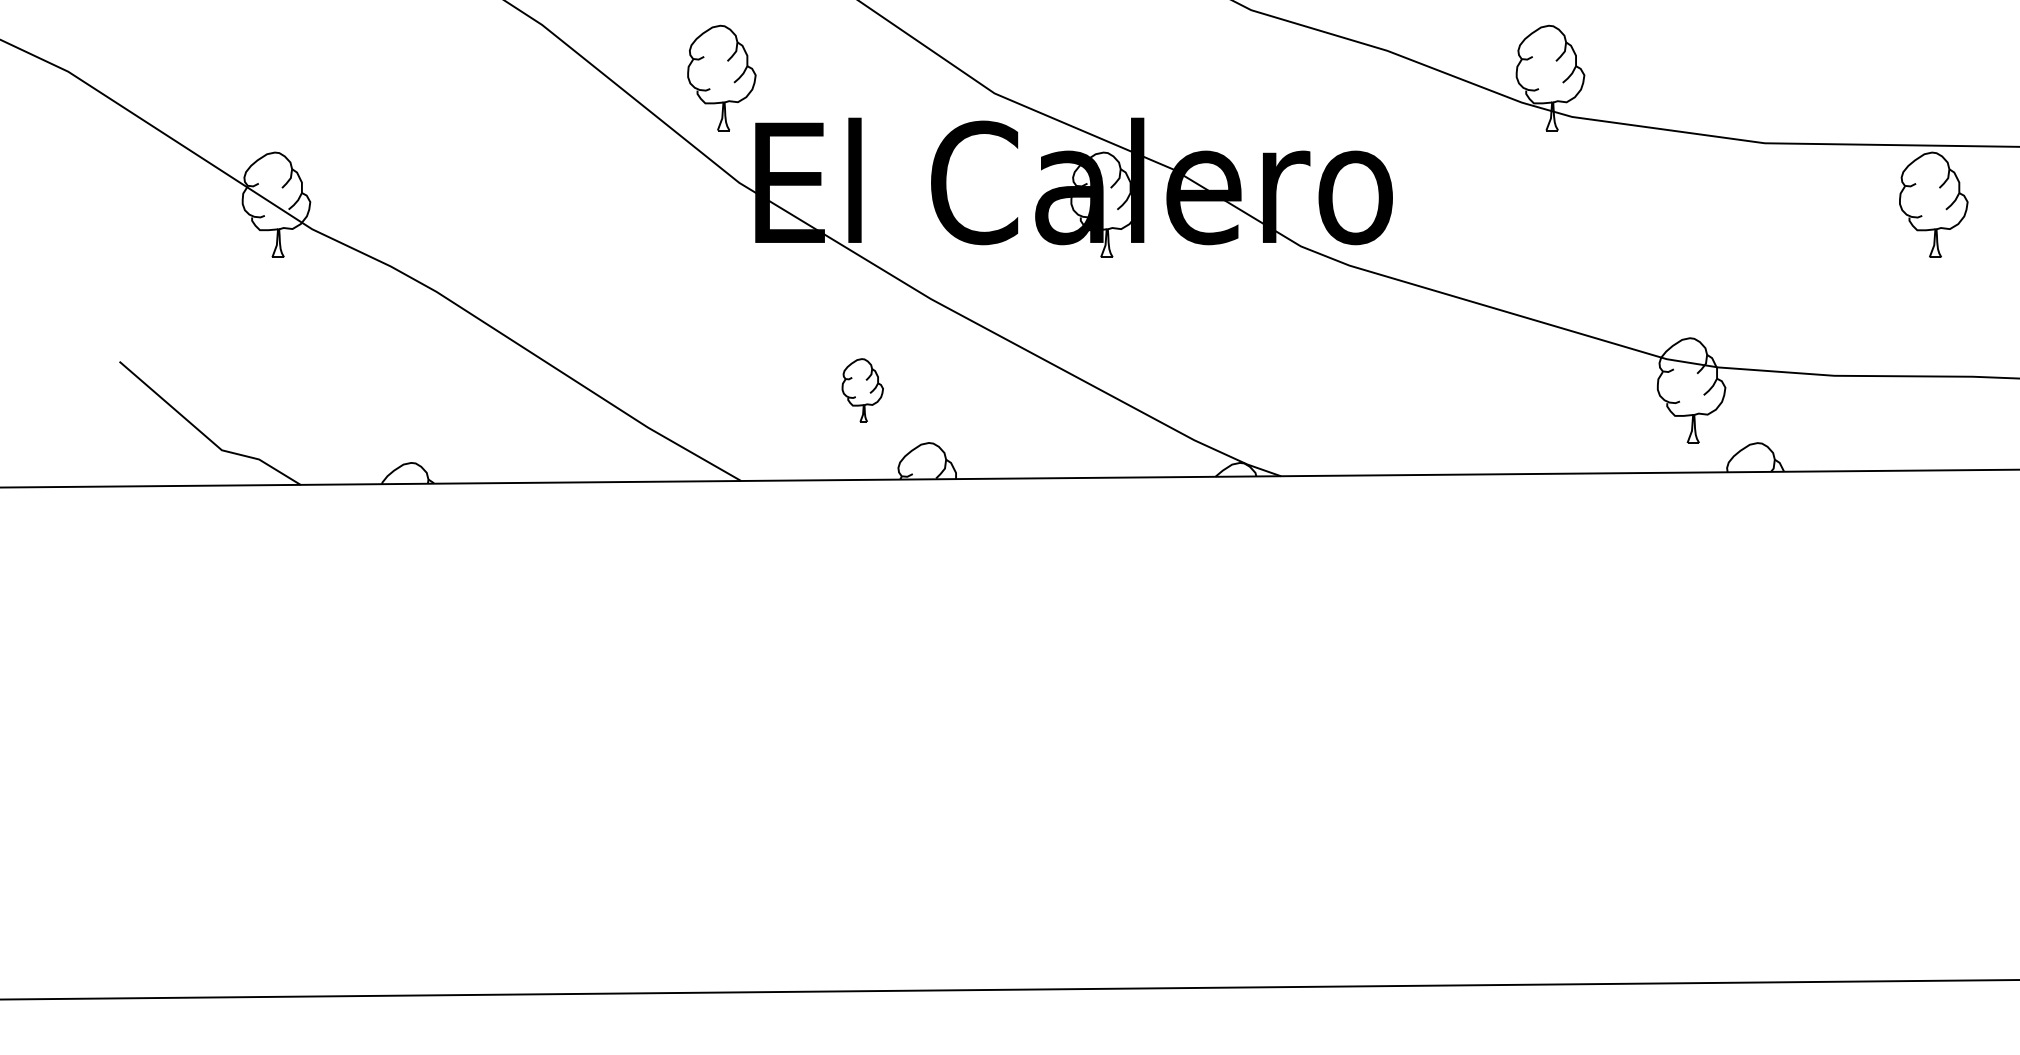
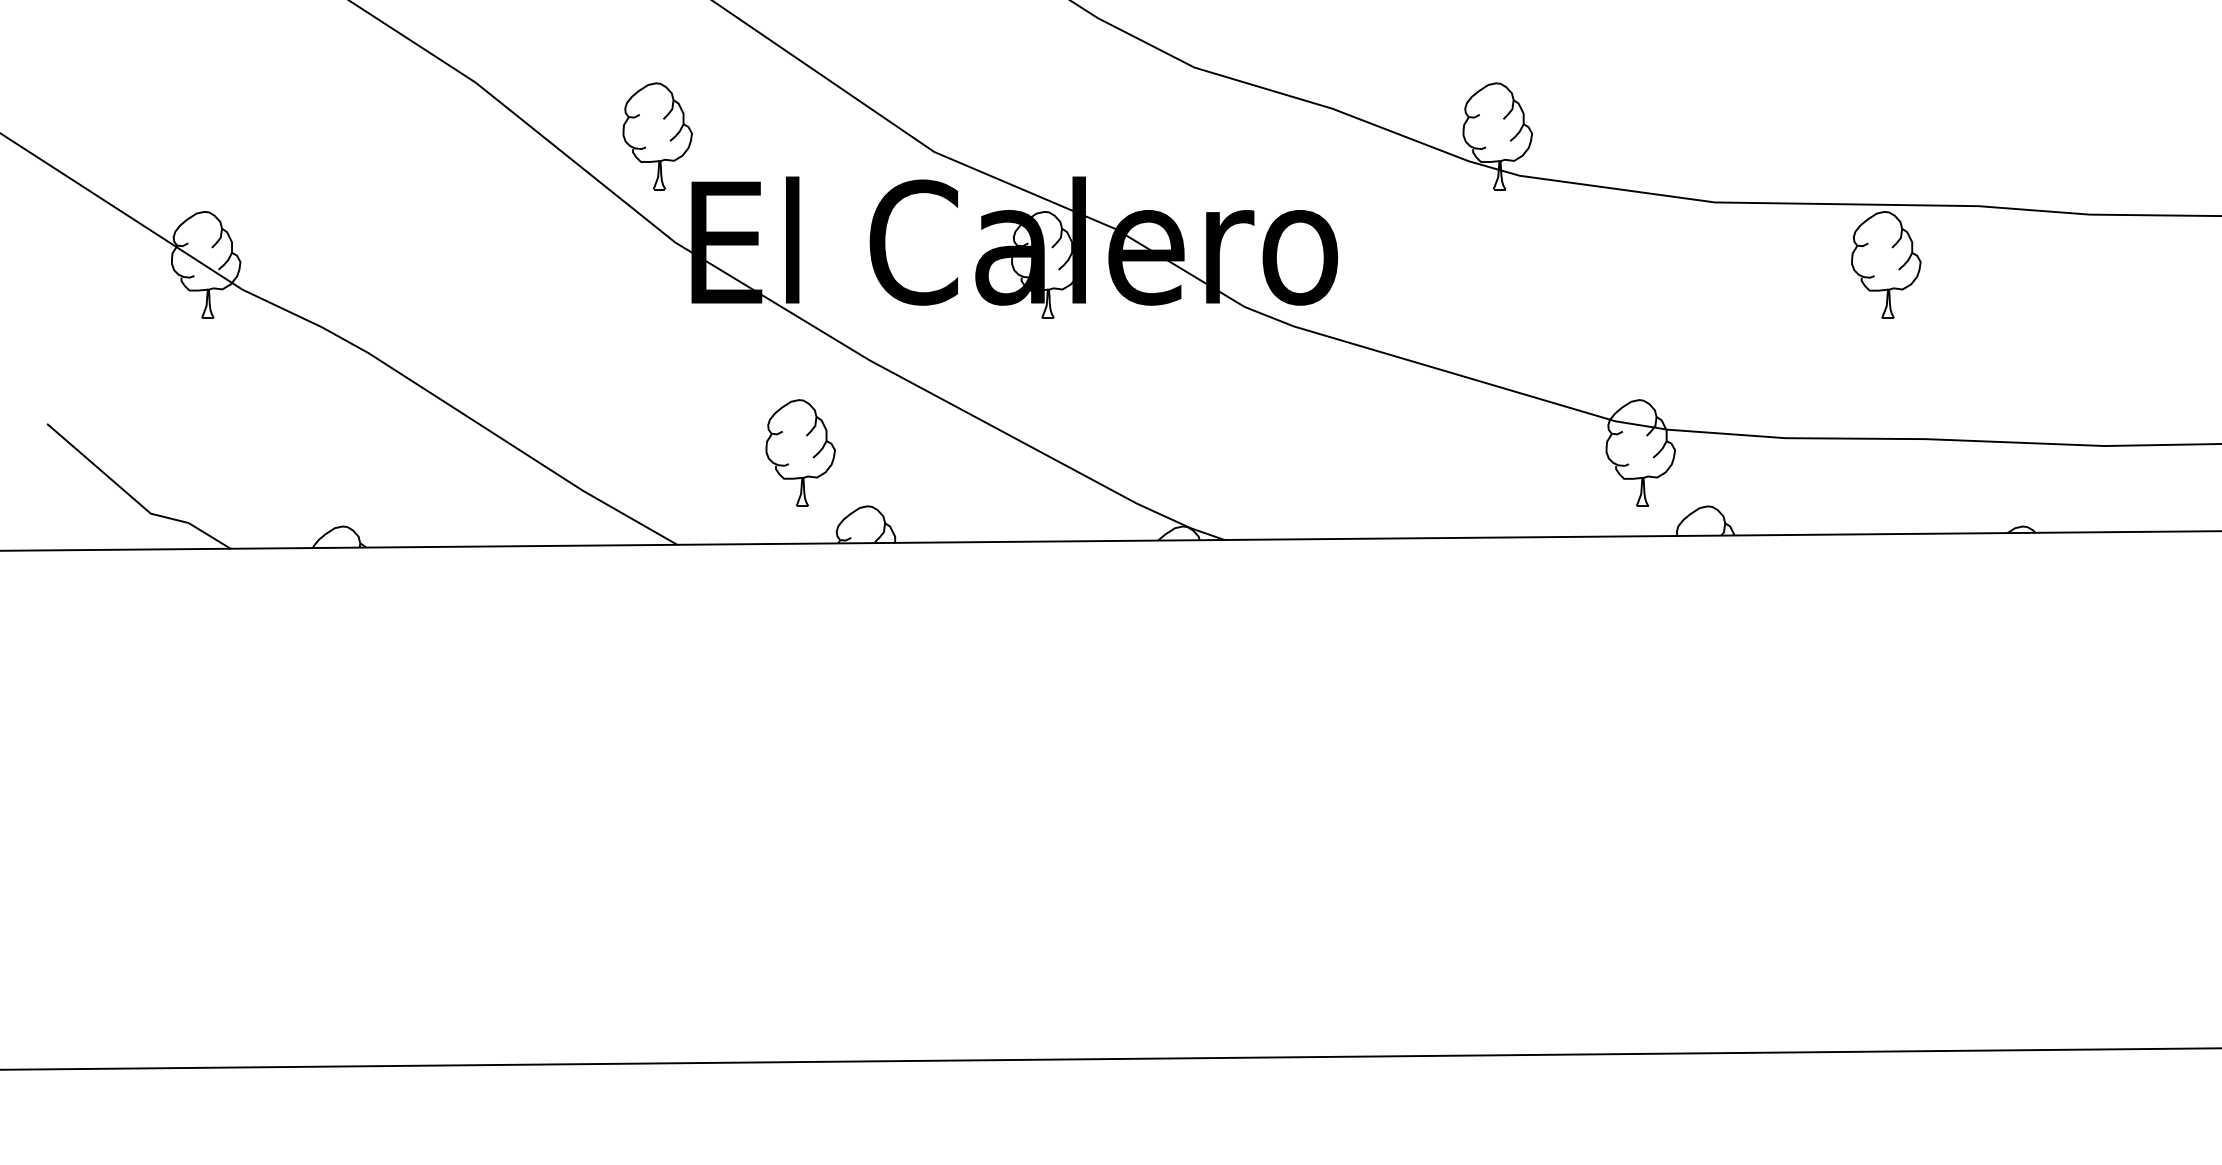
part: (862, 389) -> (800, 452), size x1.67

